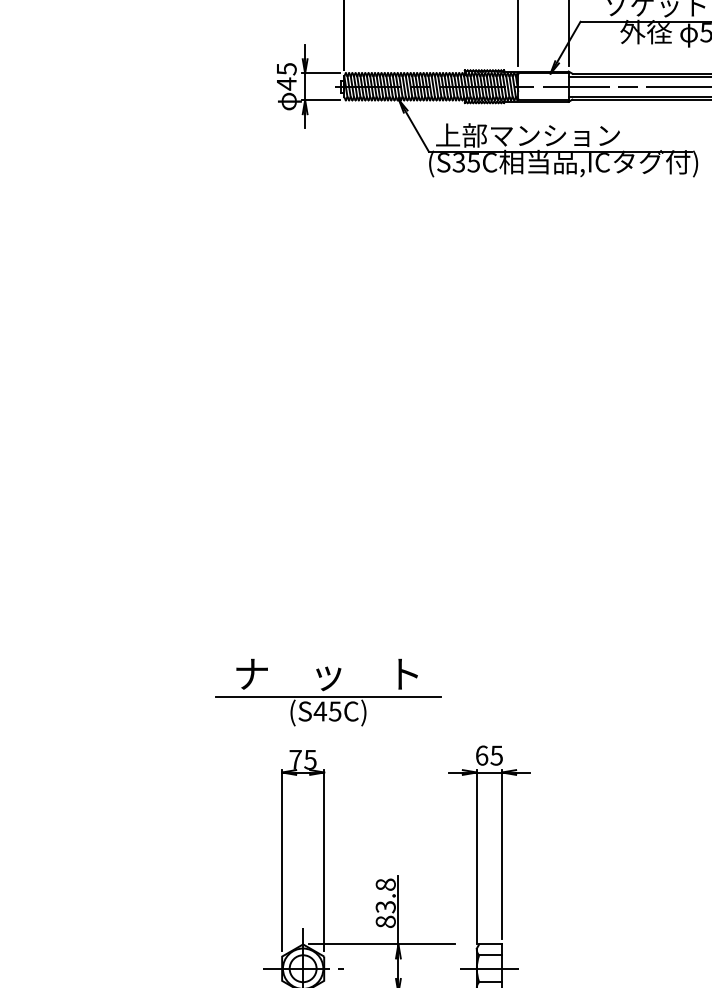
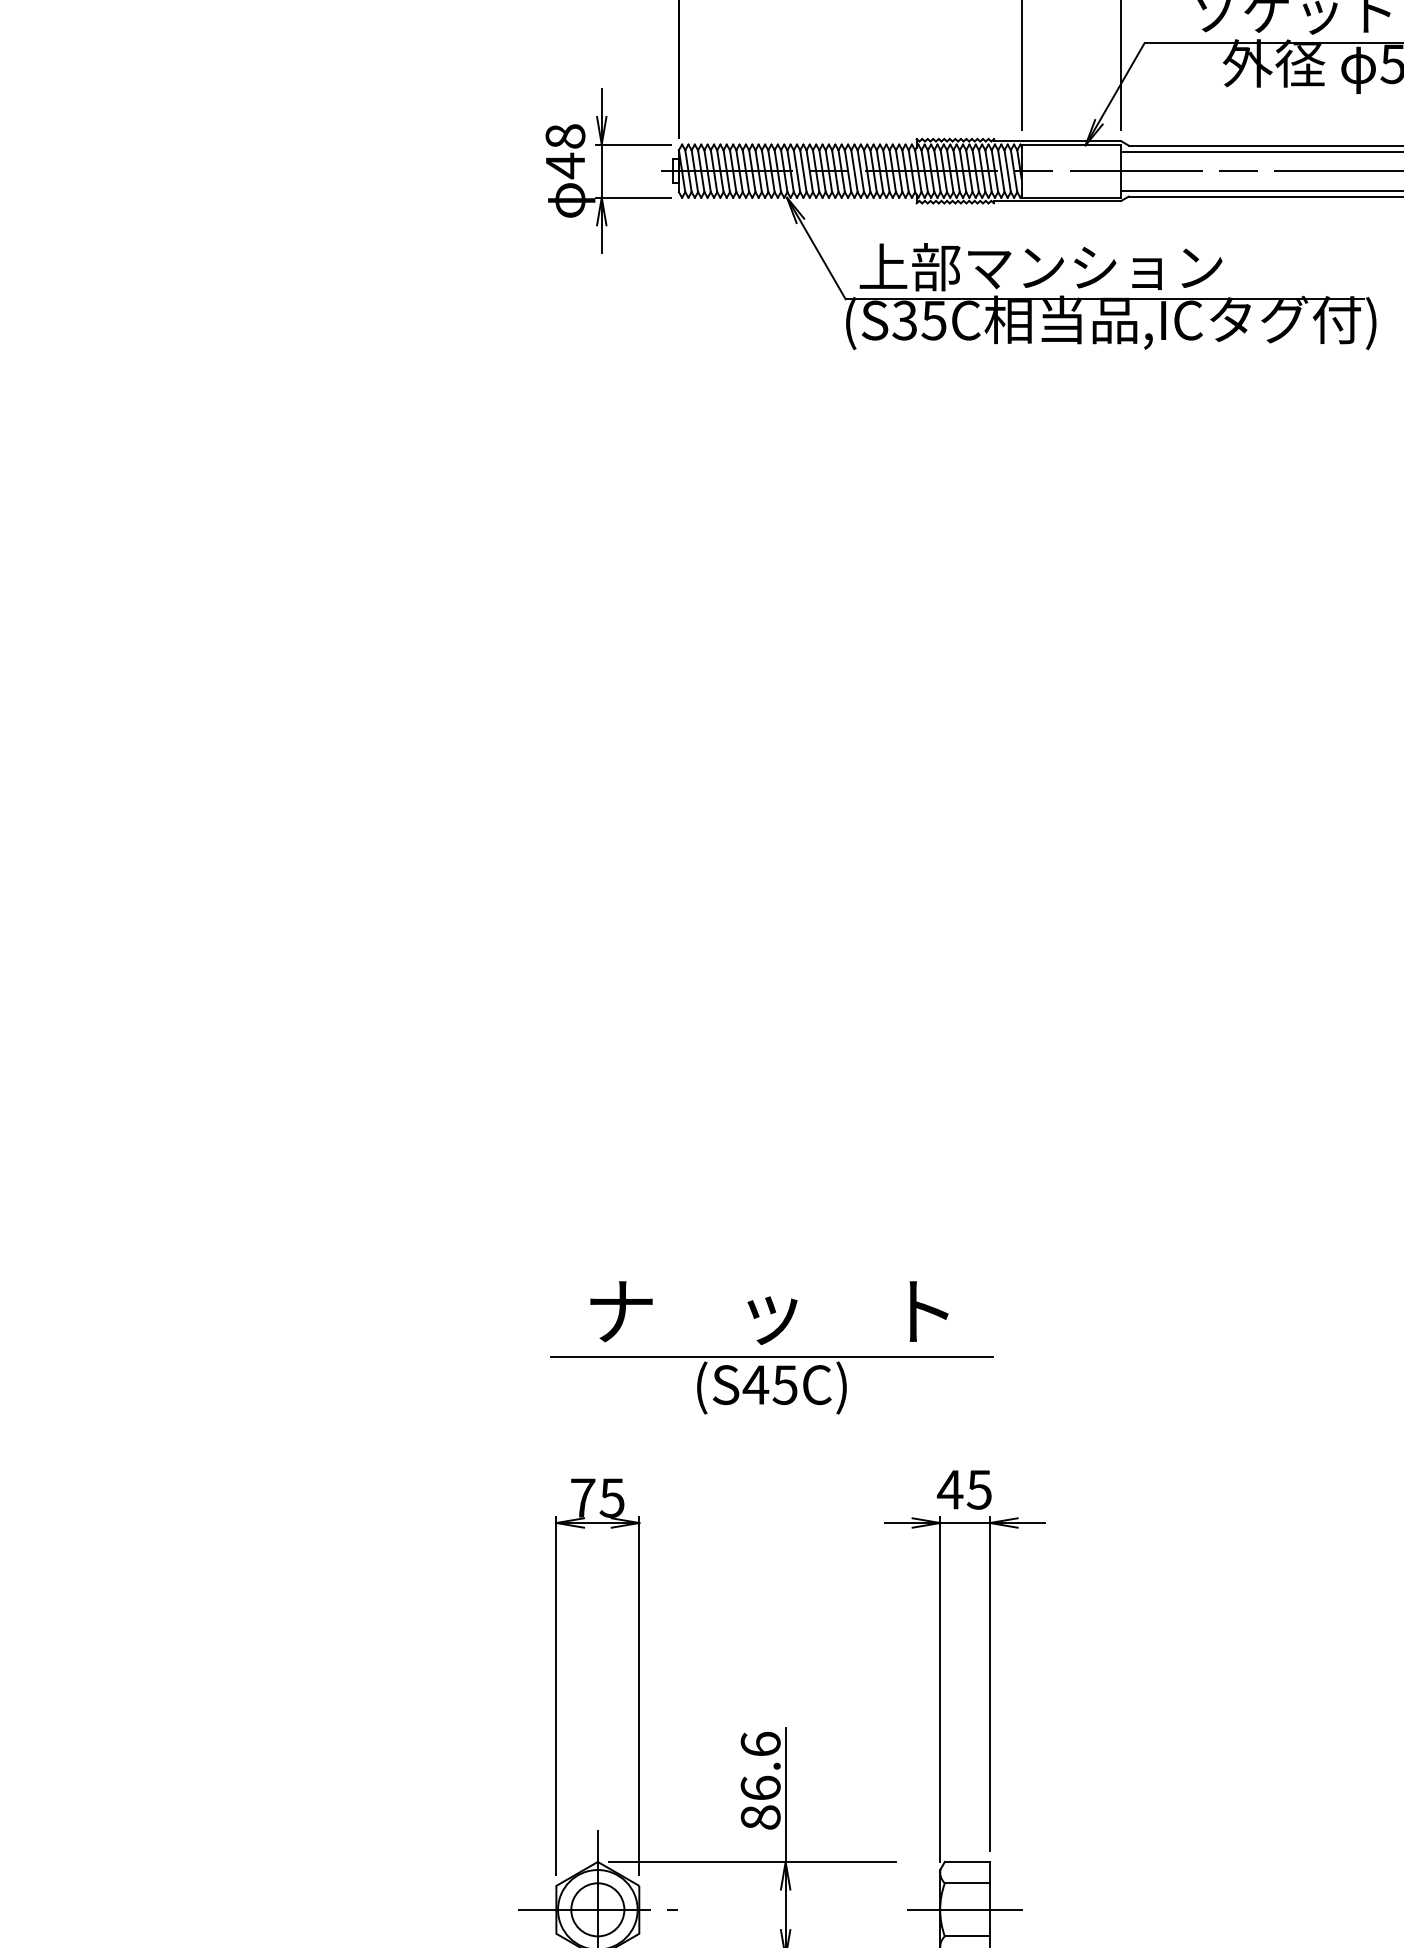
text: (286, 69) -> (564, 137), 45 -> 48
part: (328, 692) -> (771, 1347), moved
text: (481, 755) -> (949, 1489), 65 -> 45
text: (385, 895) -> (760, 1765), 83.8 -> 86.6

